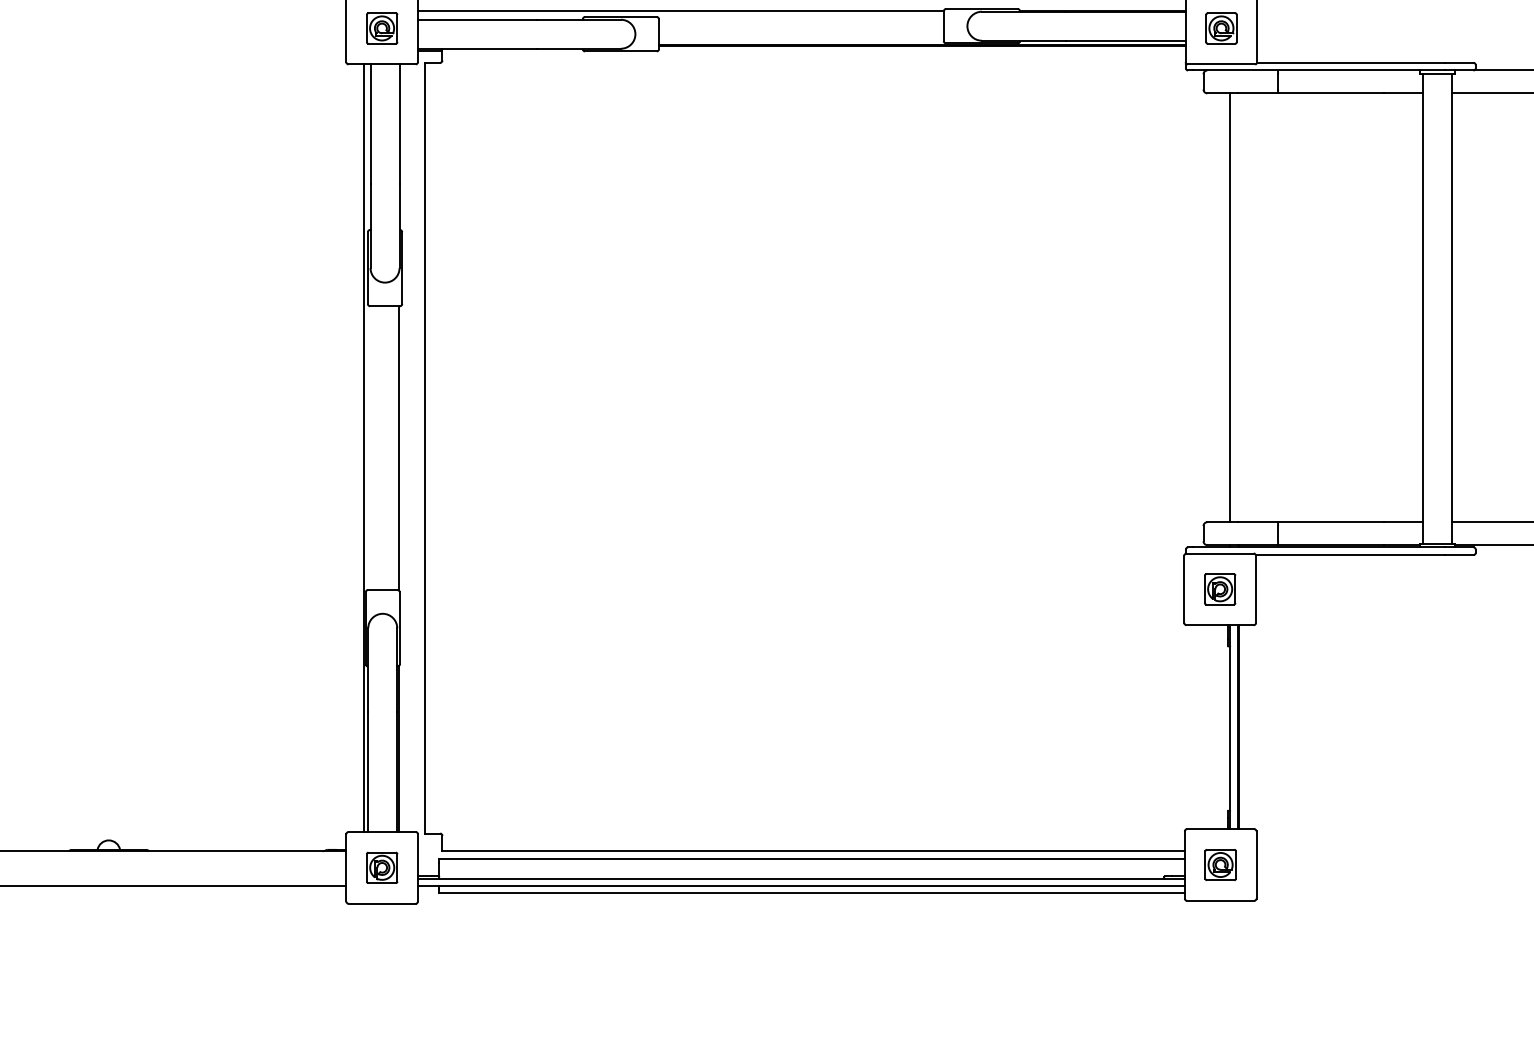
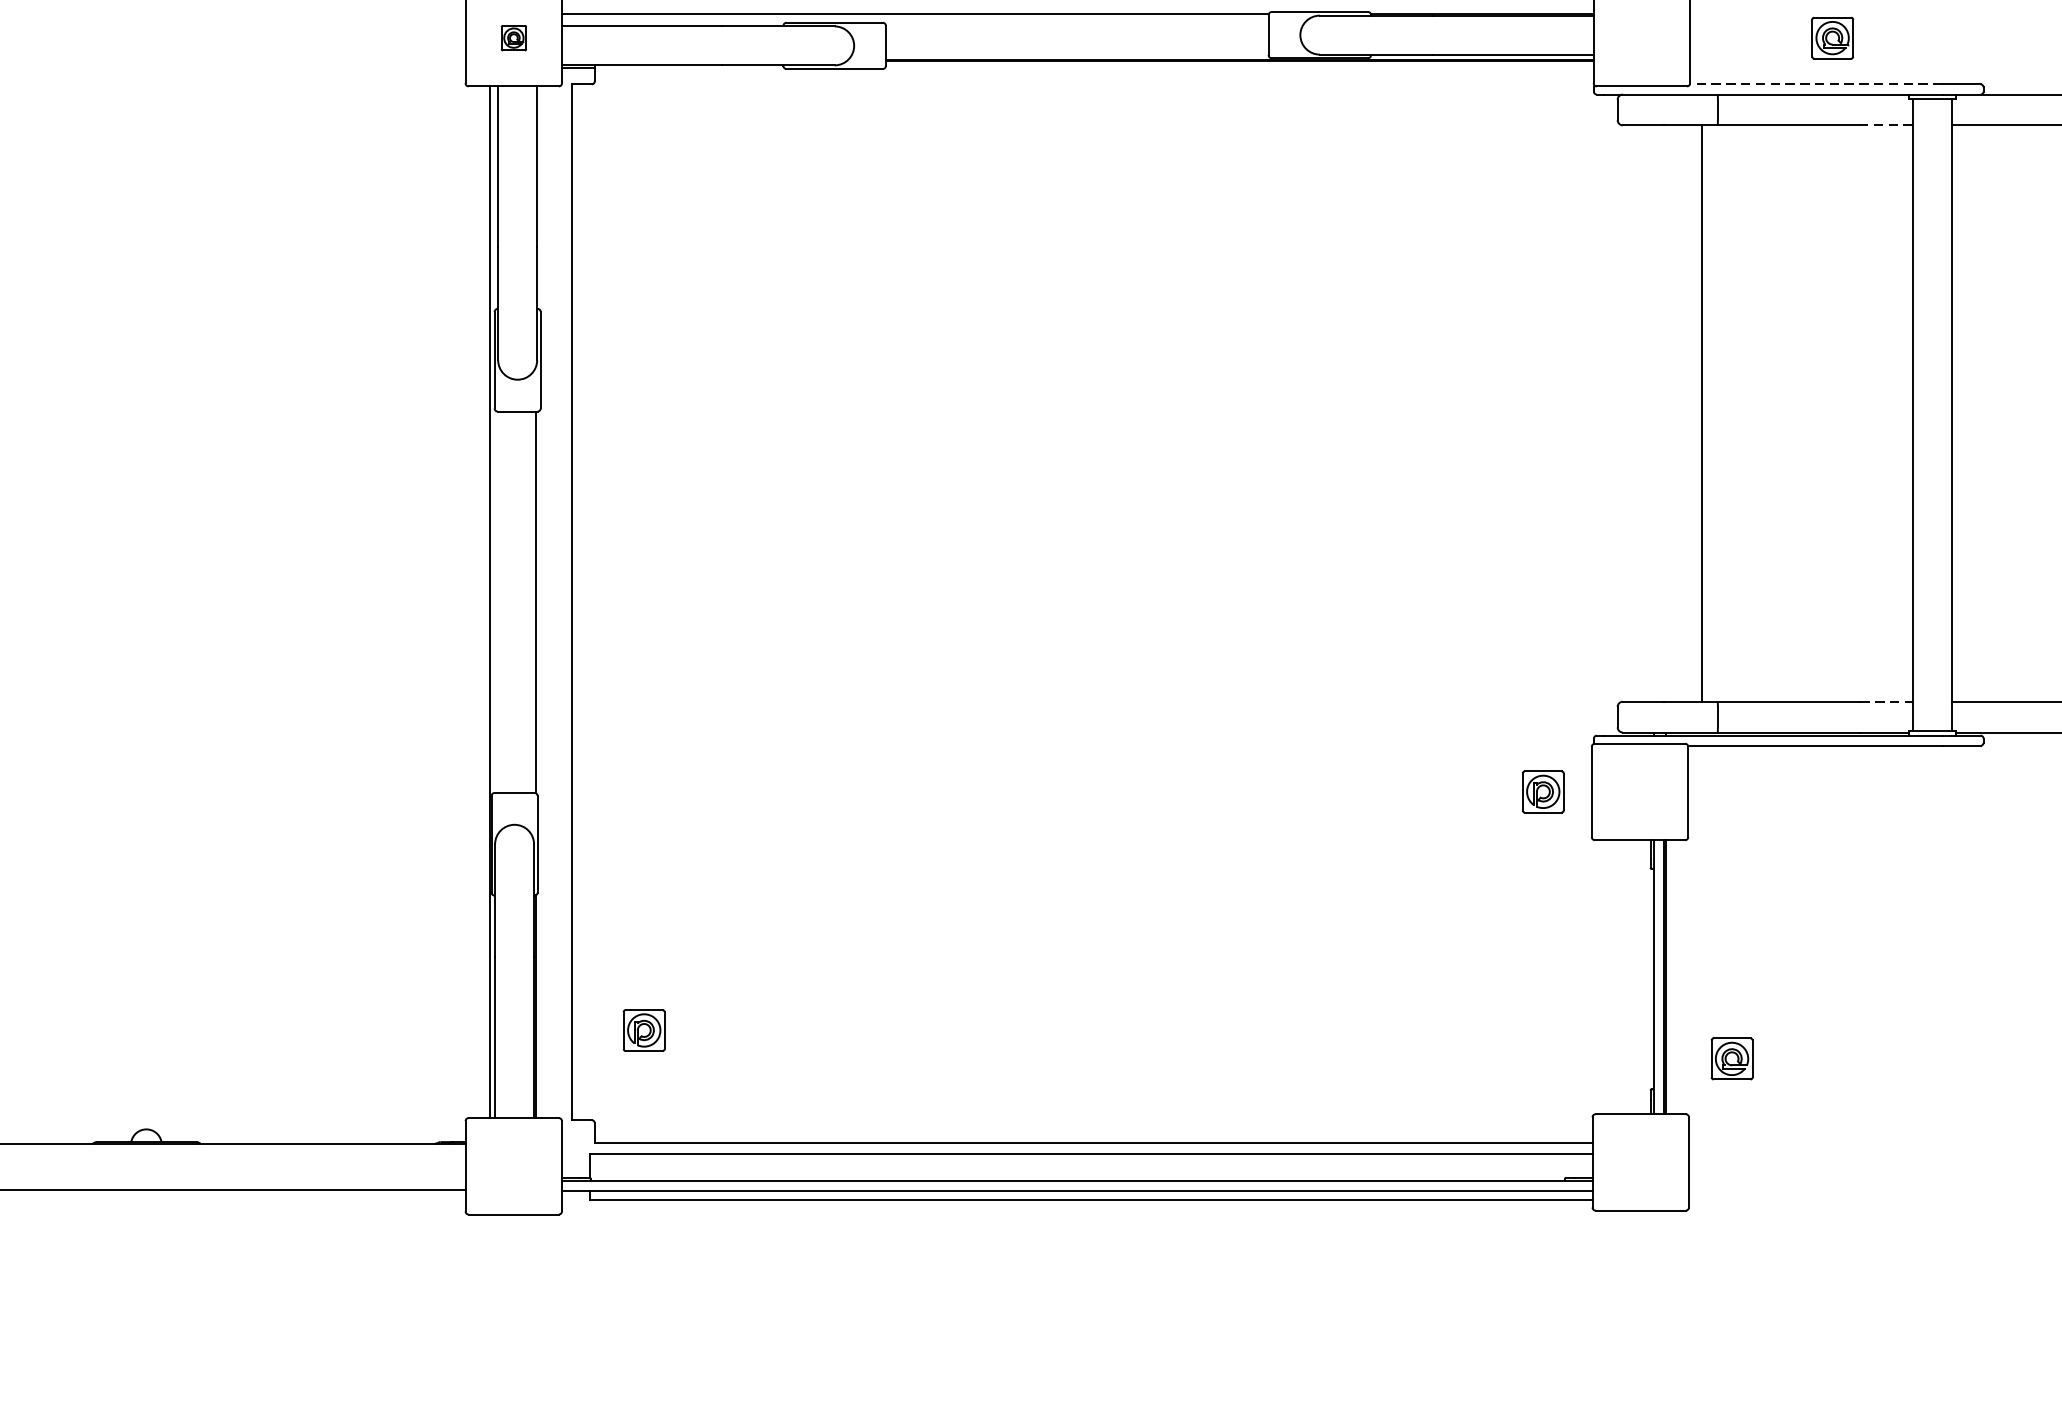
part: (382, 28) -> (514, 38), size x0.6
part: (1221, 28) -> (1832, 38), moved
line: (1350, 62) -> (1815, 83), solid -> dashed
line: (1403, 93) -> (1886, 125), solid -> dashed
line: (1230, 307) -> (1702, 413), moved
line: (1403, 522) -> (1886, 702), solid -> dashed
part: (1220, 589) -> (1543, 792), moved
part: (1220, 864) -> (1731, 1058), moved
part: (382, 867) -> (644, 1030), moved

